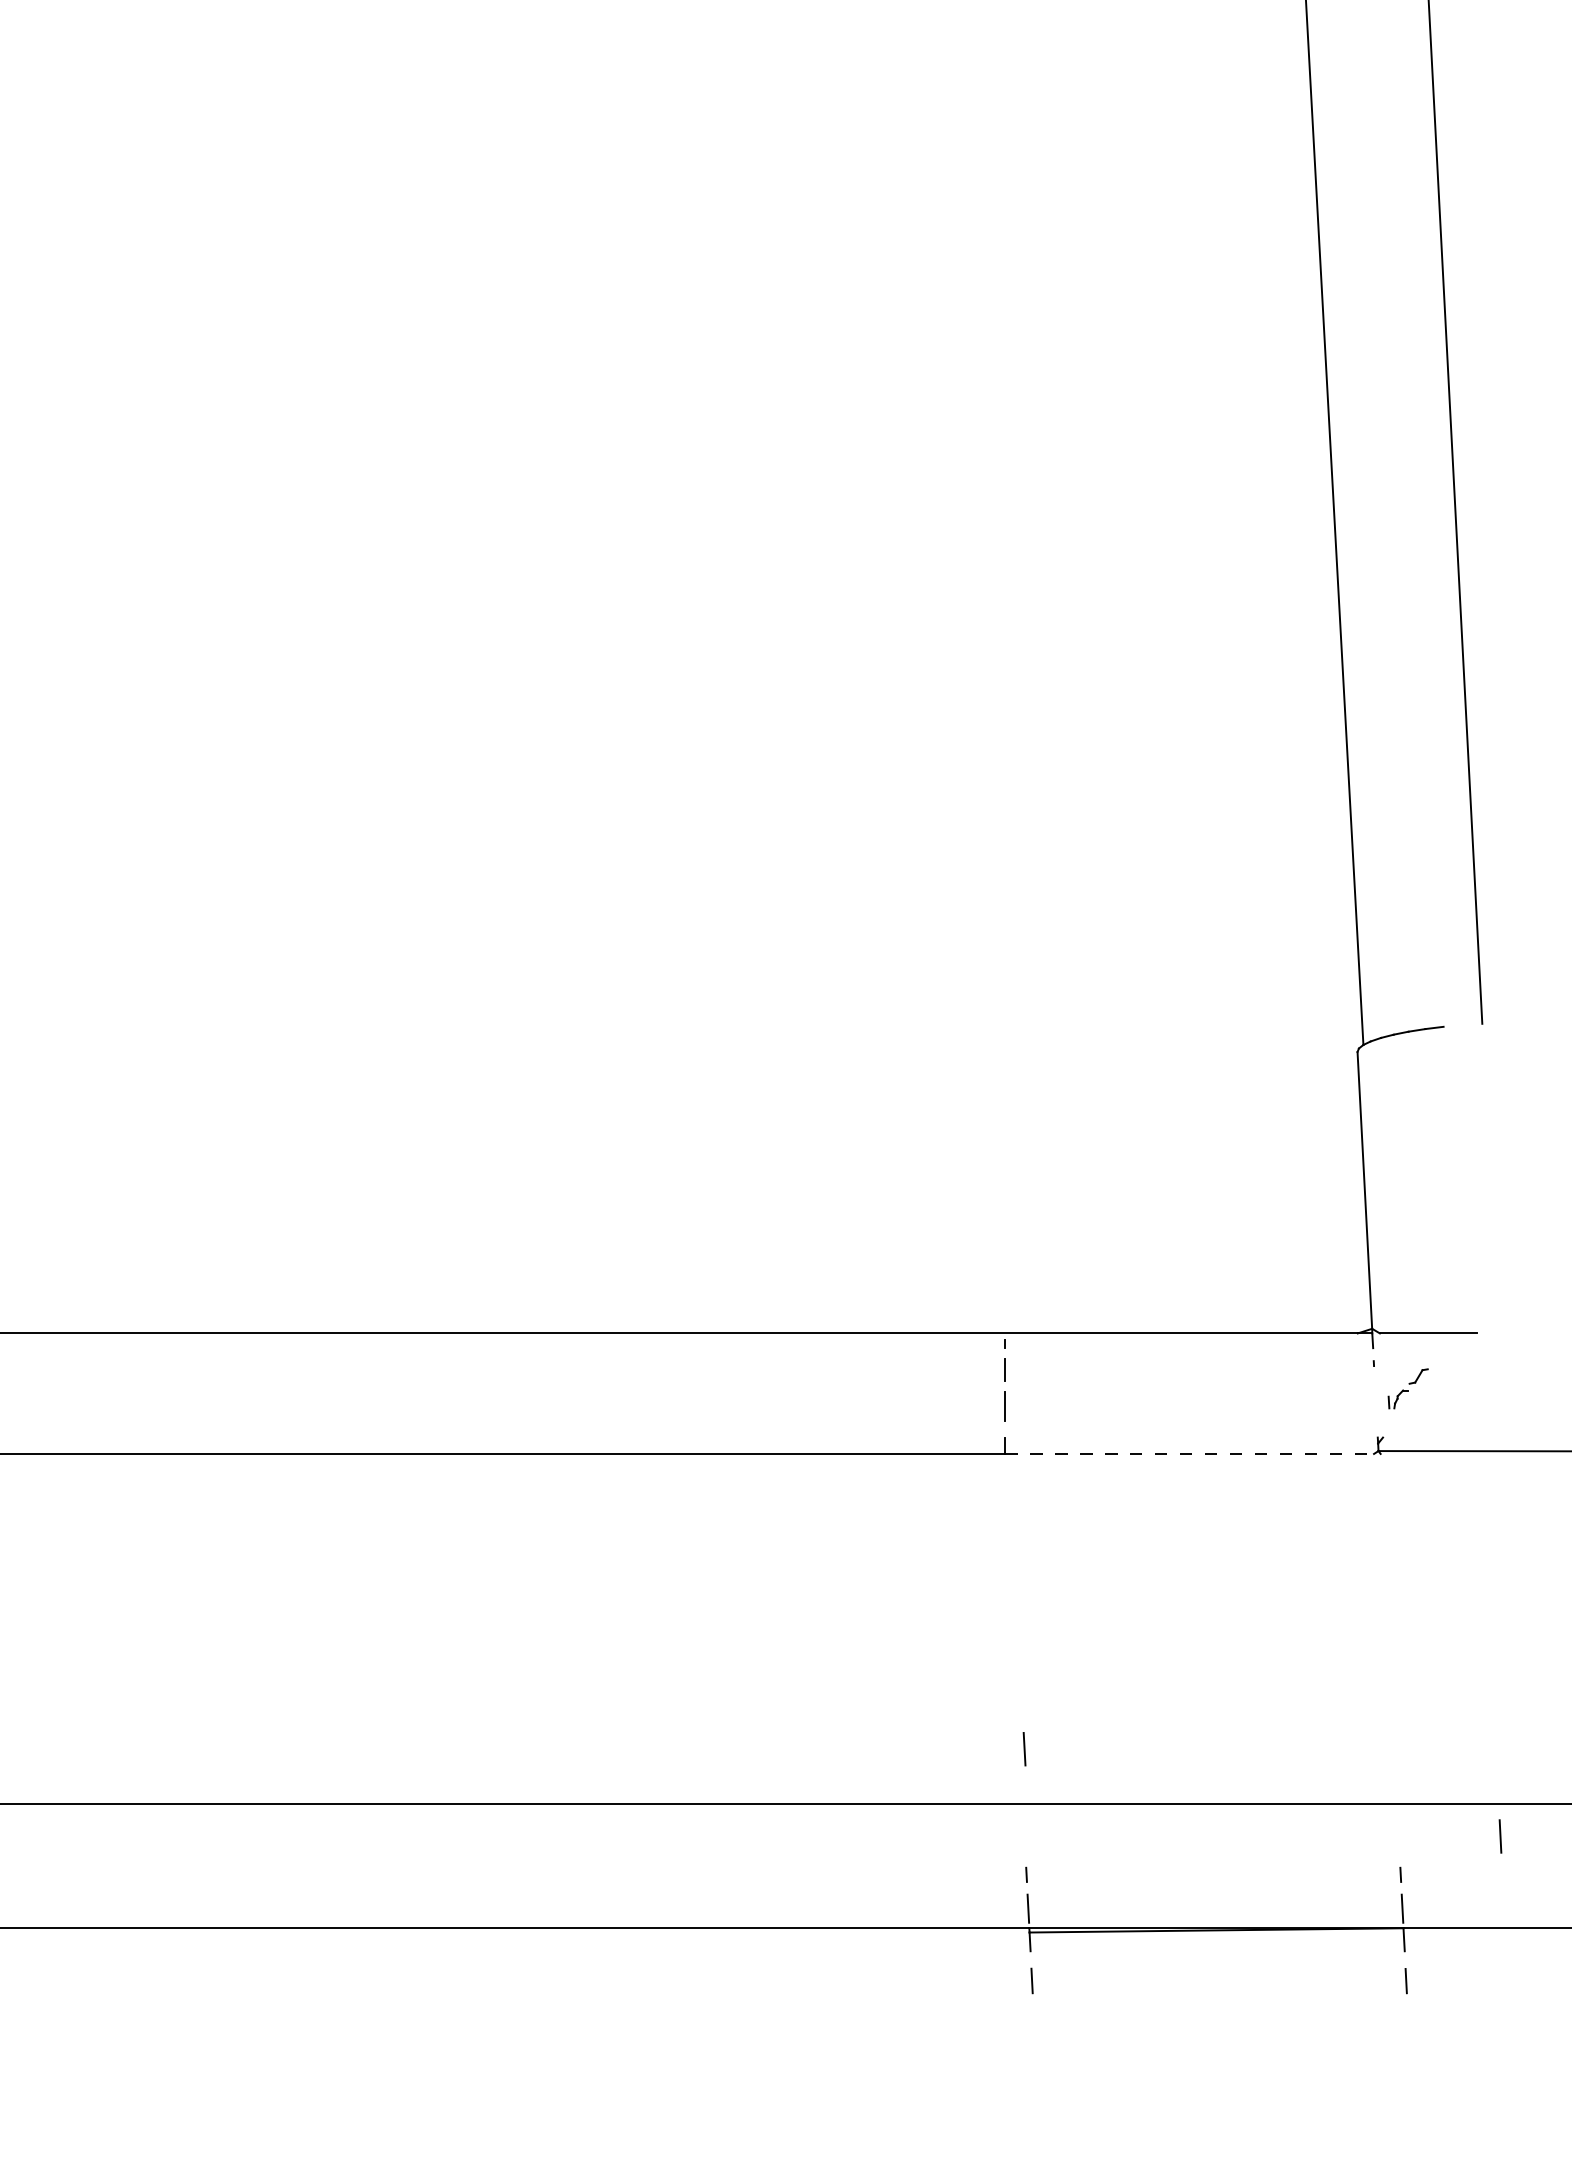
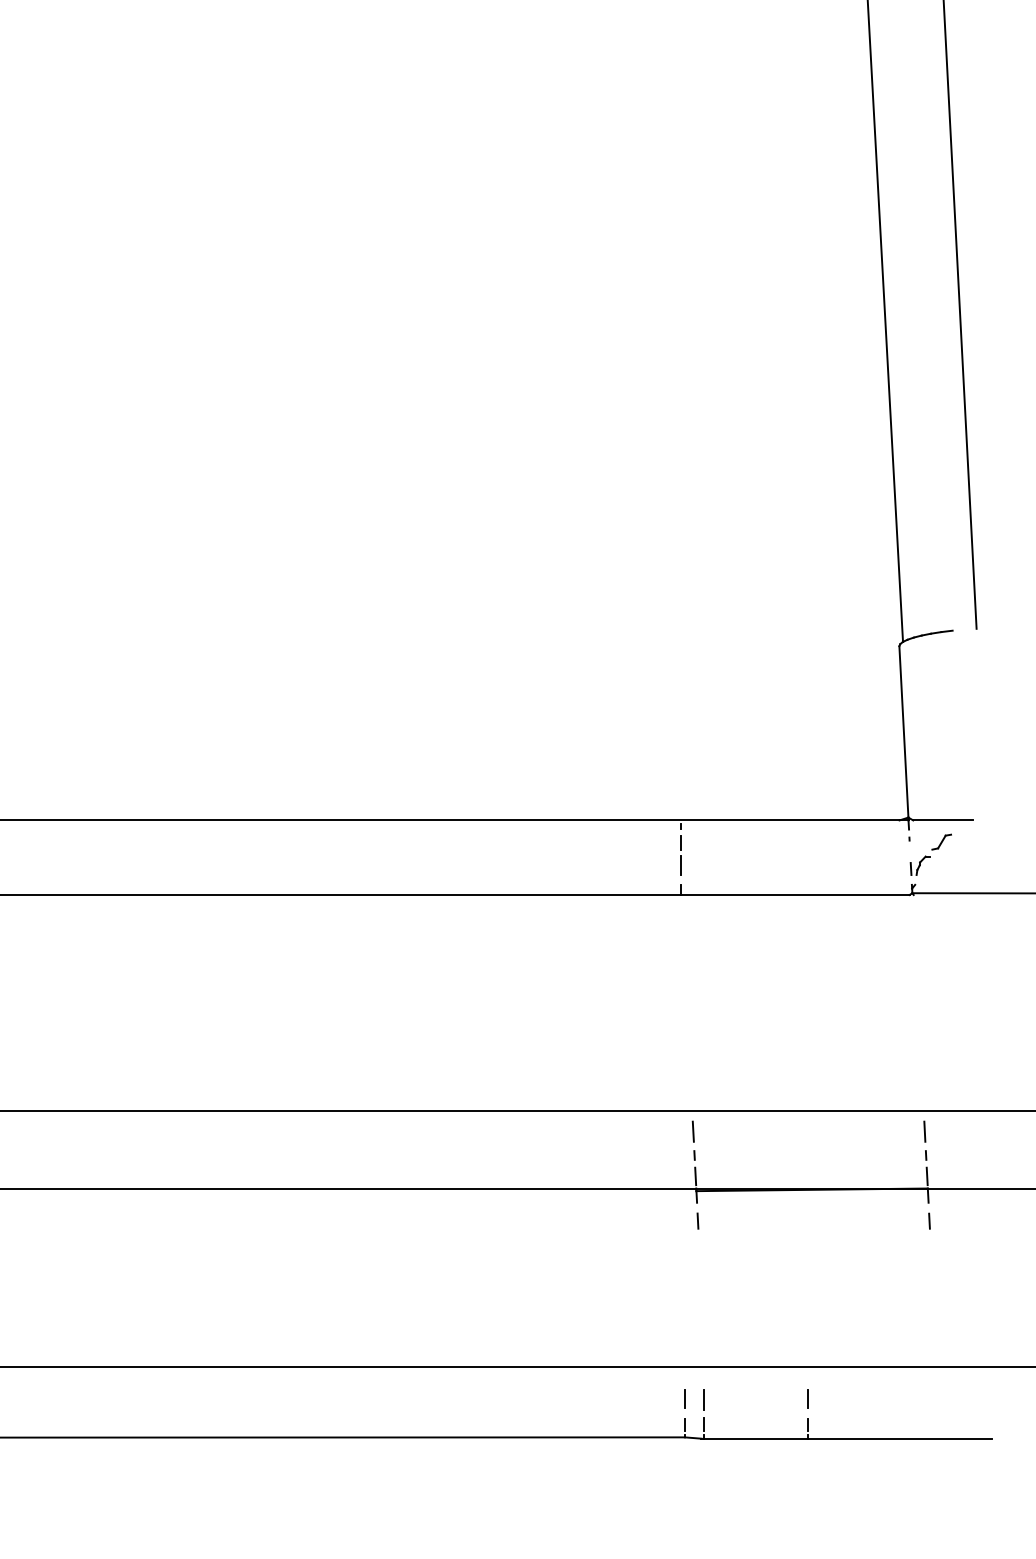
part: (1407, 1388) -> (930, 854), size x1.67
line: (1189, 1454) -> (795, 895), dashed -> solid
line: (1023, 1748) -> (692, 1131), moved
line: (1499, 1836) -> (924, 1131), moved

